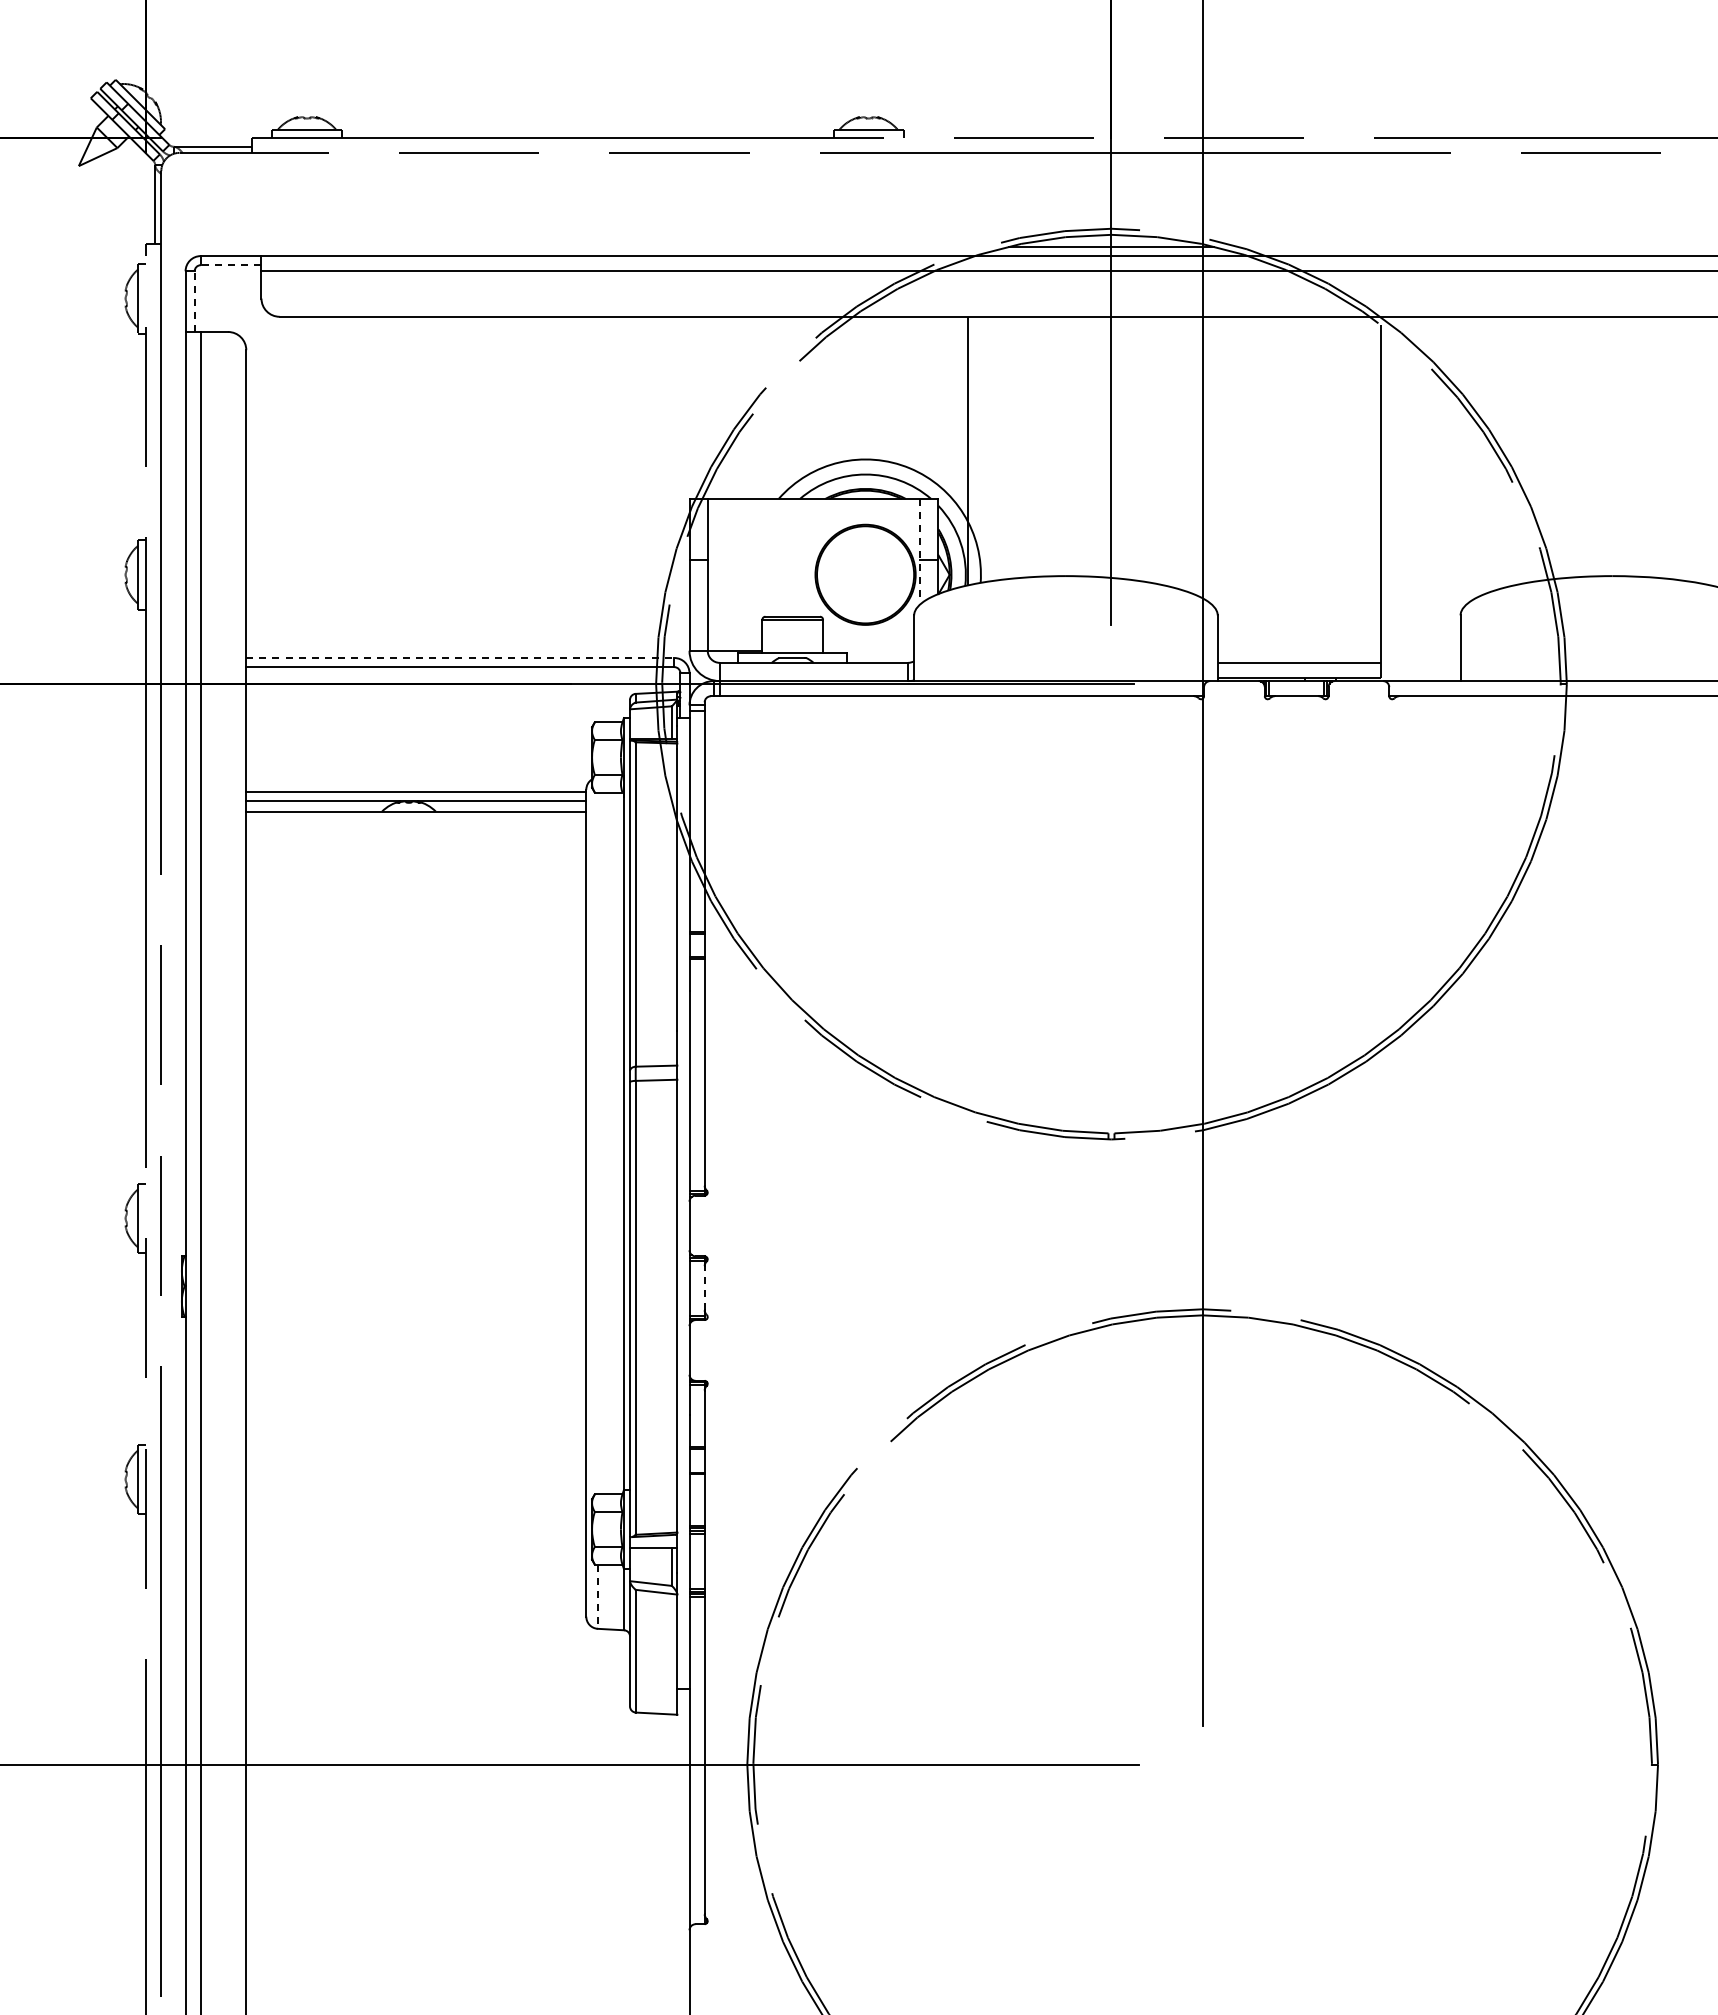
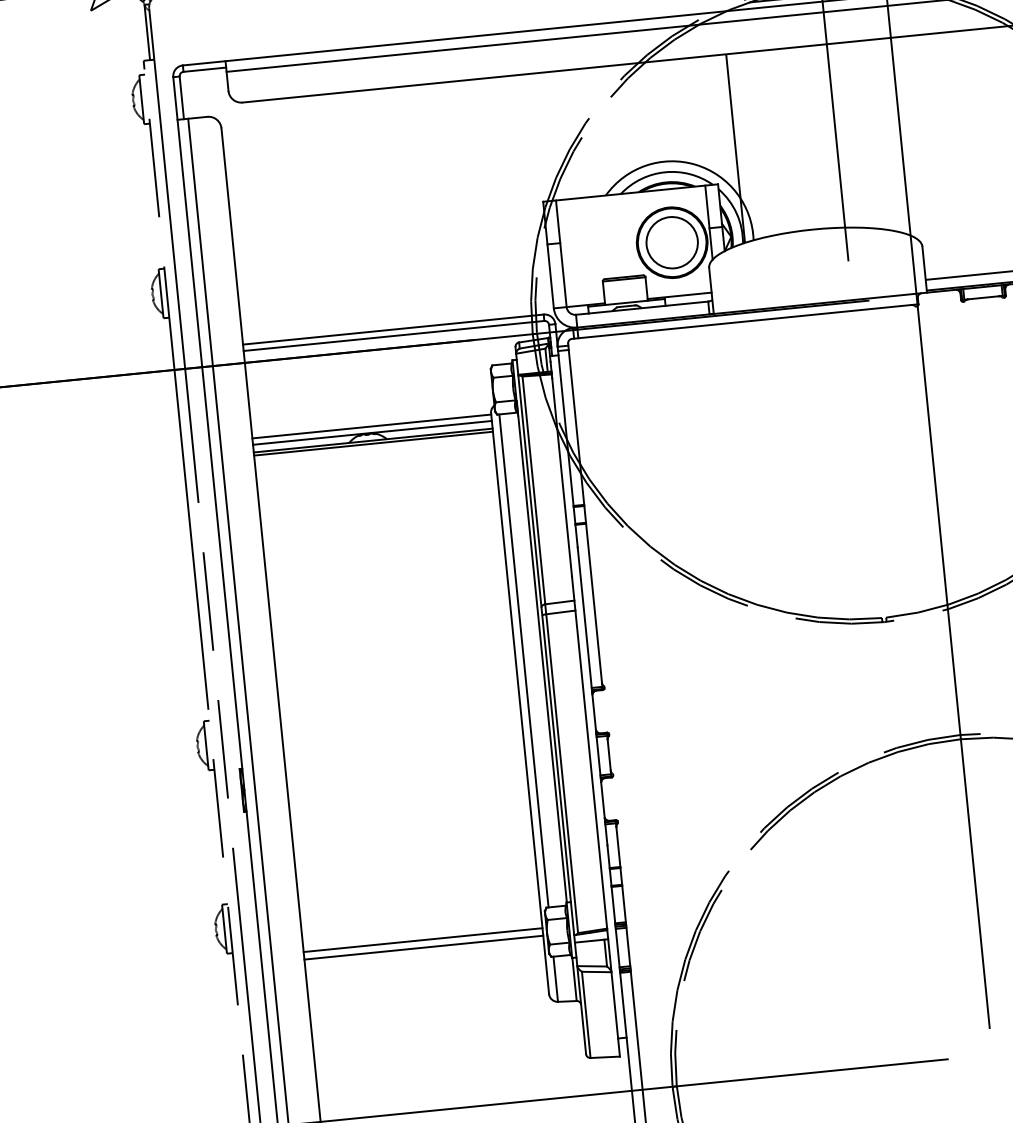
line: (230, 265) -> (204, 69), dashed -> solid
line: (194, 301) -> (181, 97), dashed -> solid
line: (920, 551) -> (709, 222), dashed -> solid
circle: (865, 574) -> (672, 242), added
line: (868, 650) -> (679, 295), added
line: (460, 658) -> (393, 329), dashed -> solid
line: (416, 816) -> (373, 443), added
line: (597, 1143) -> (523, 660), added
line: (704, 1287) -> (609, 754), dashed -> solid
line: (416, 1522) -> (423, 939), added
line: (416, 1533) -> (423, 947), added
line: (597, 1597) -> (555, 979), dashed -> solid

